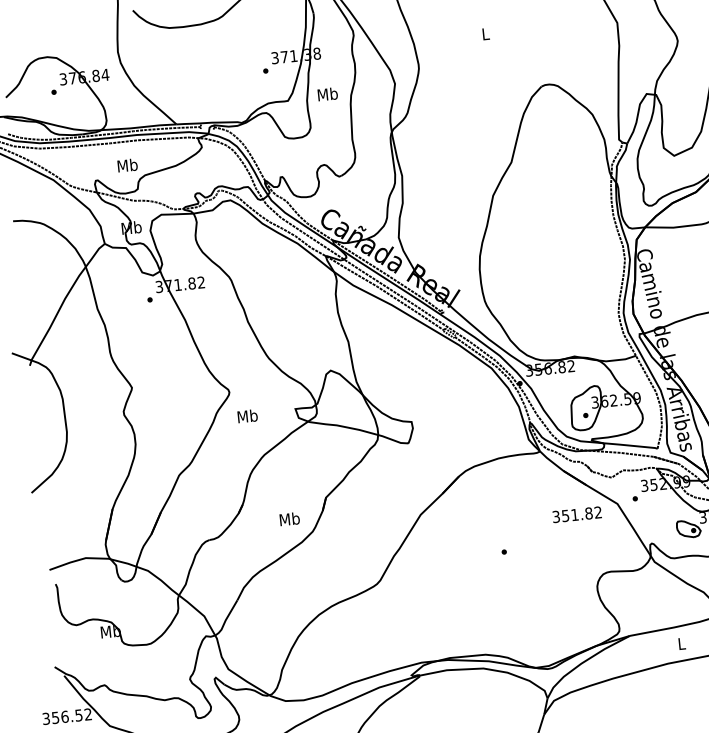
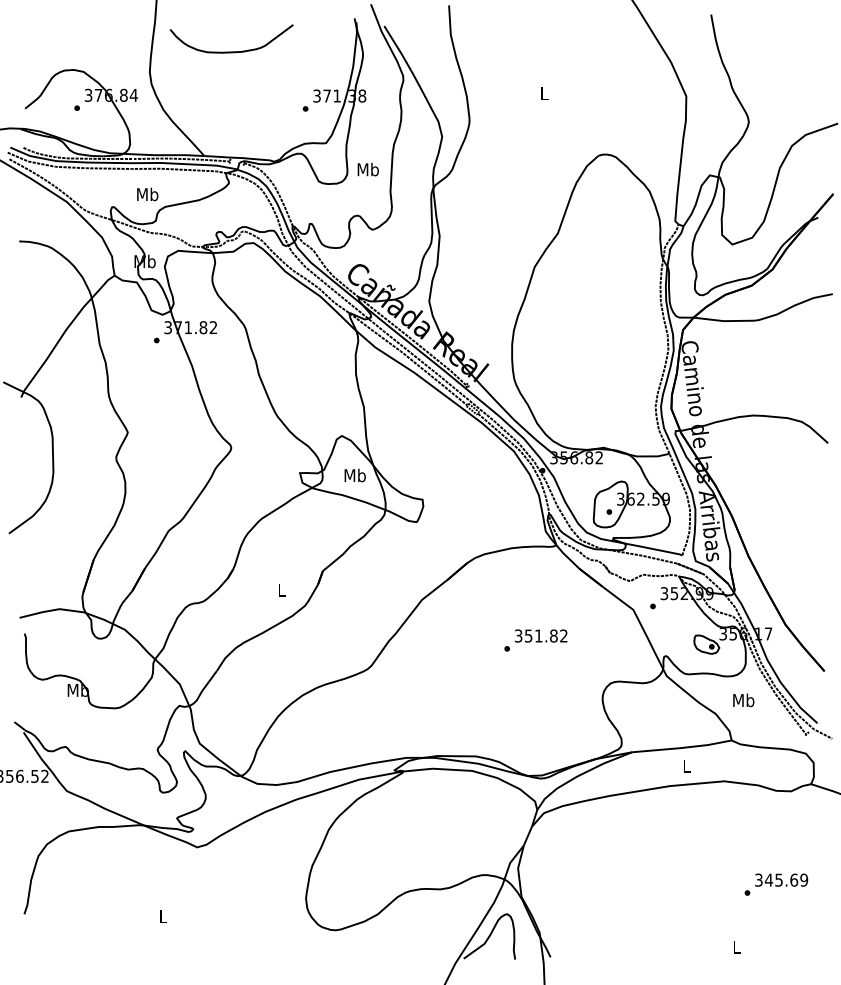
text: (327, 94) -> (367, 169), moved
text: (247, 416) -> (354, 475), moved
text: (576, 514) -> (540, 635), moved
text: (289, 518) -> (281, 589), Mb -> L

